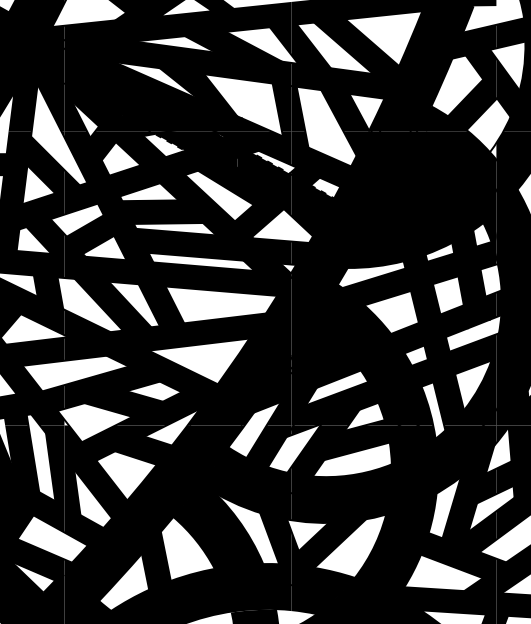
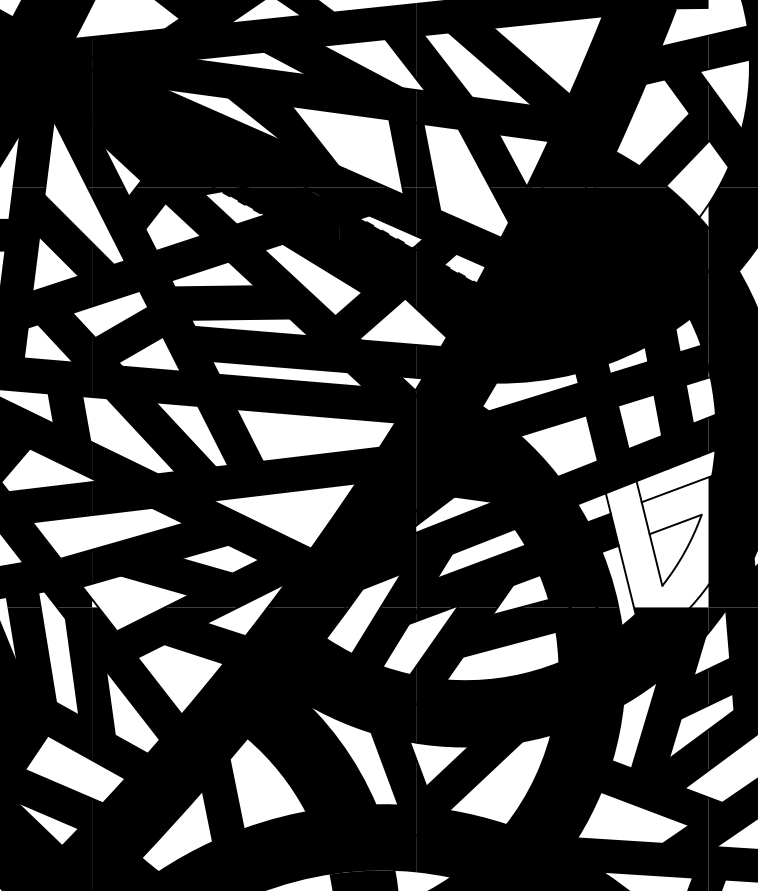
fill: (319, 360) -> (455, 514), removed
fill: (459, 379) -> (656, 542), removed

